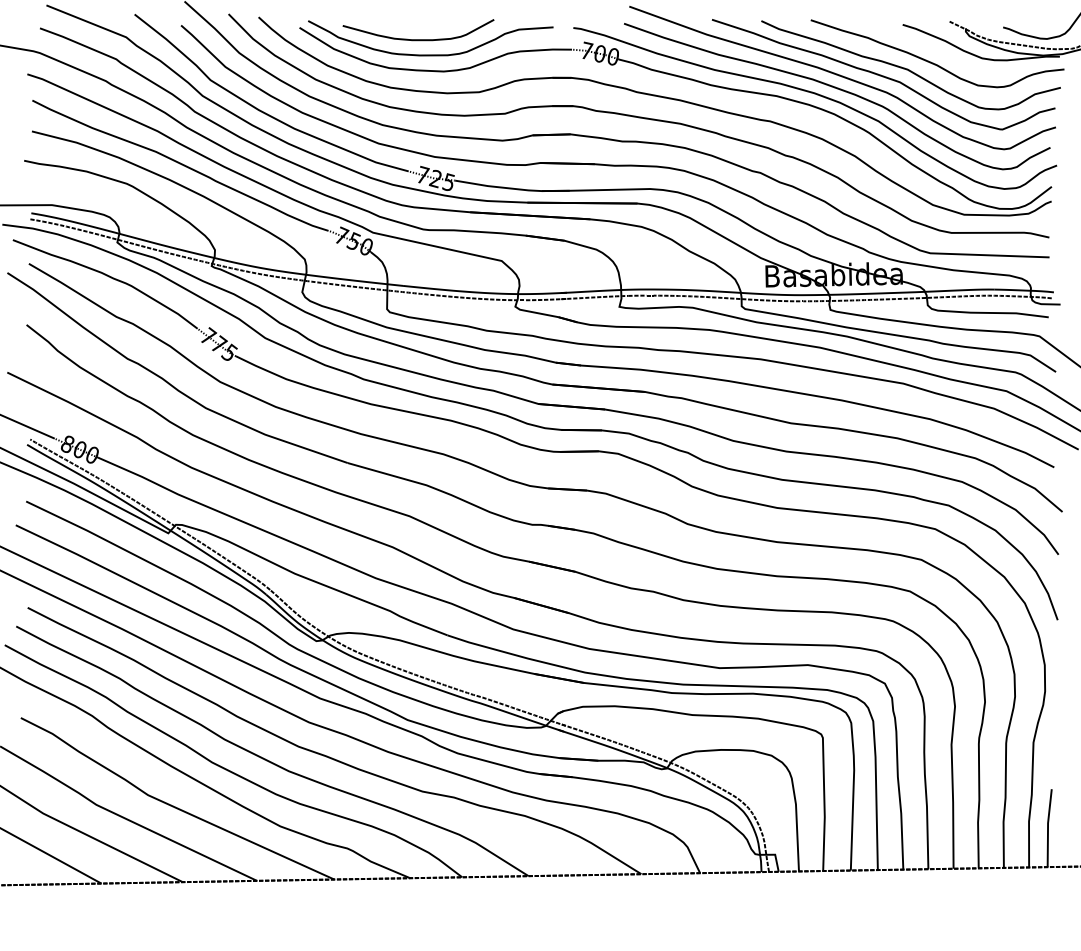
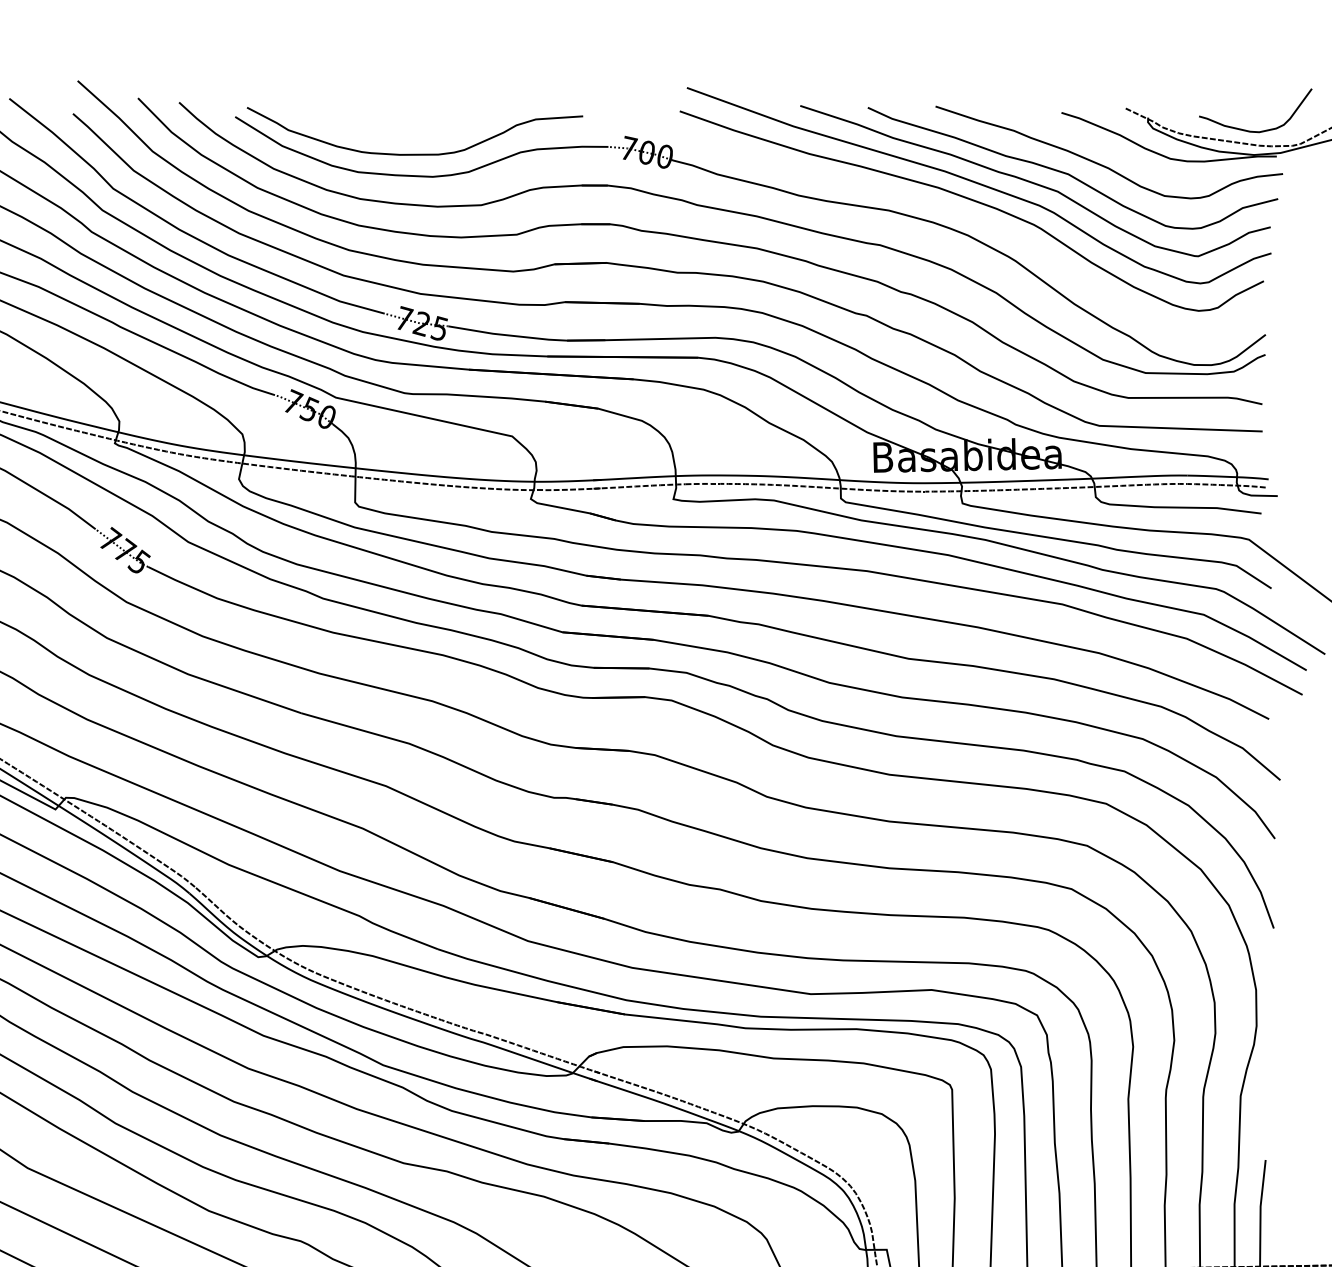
curve: (418, 39) -> (398, 132), removed
curve: (819, 96) -> (947, 211), removed

